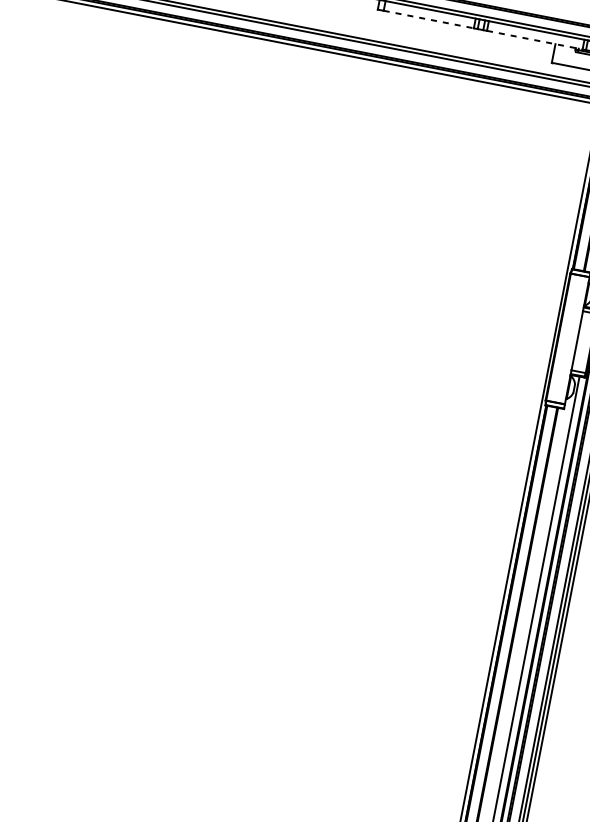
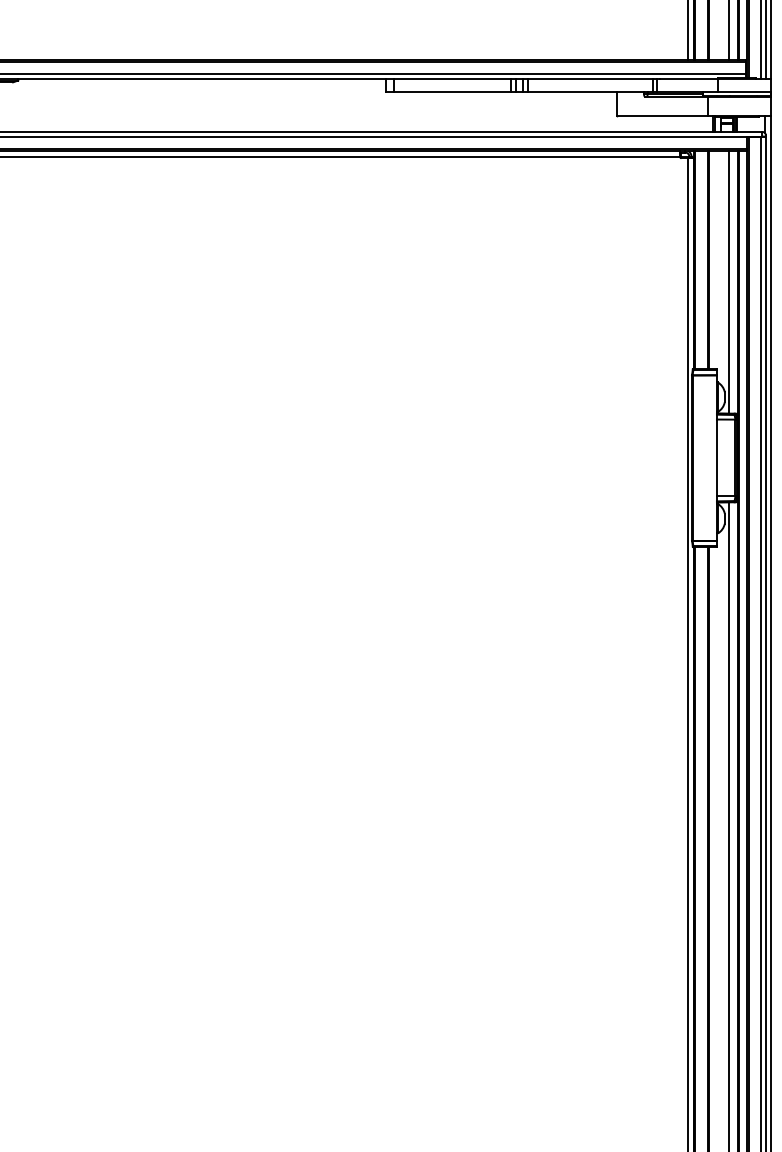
line: (428, 19) -> (452, 91), dashed -> solid
line: (534, 40) -> (590, 91), dashed -> solid

